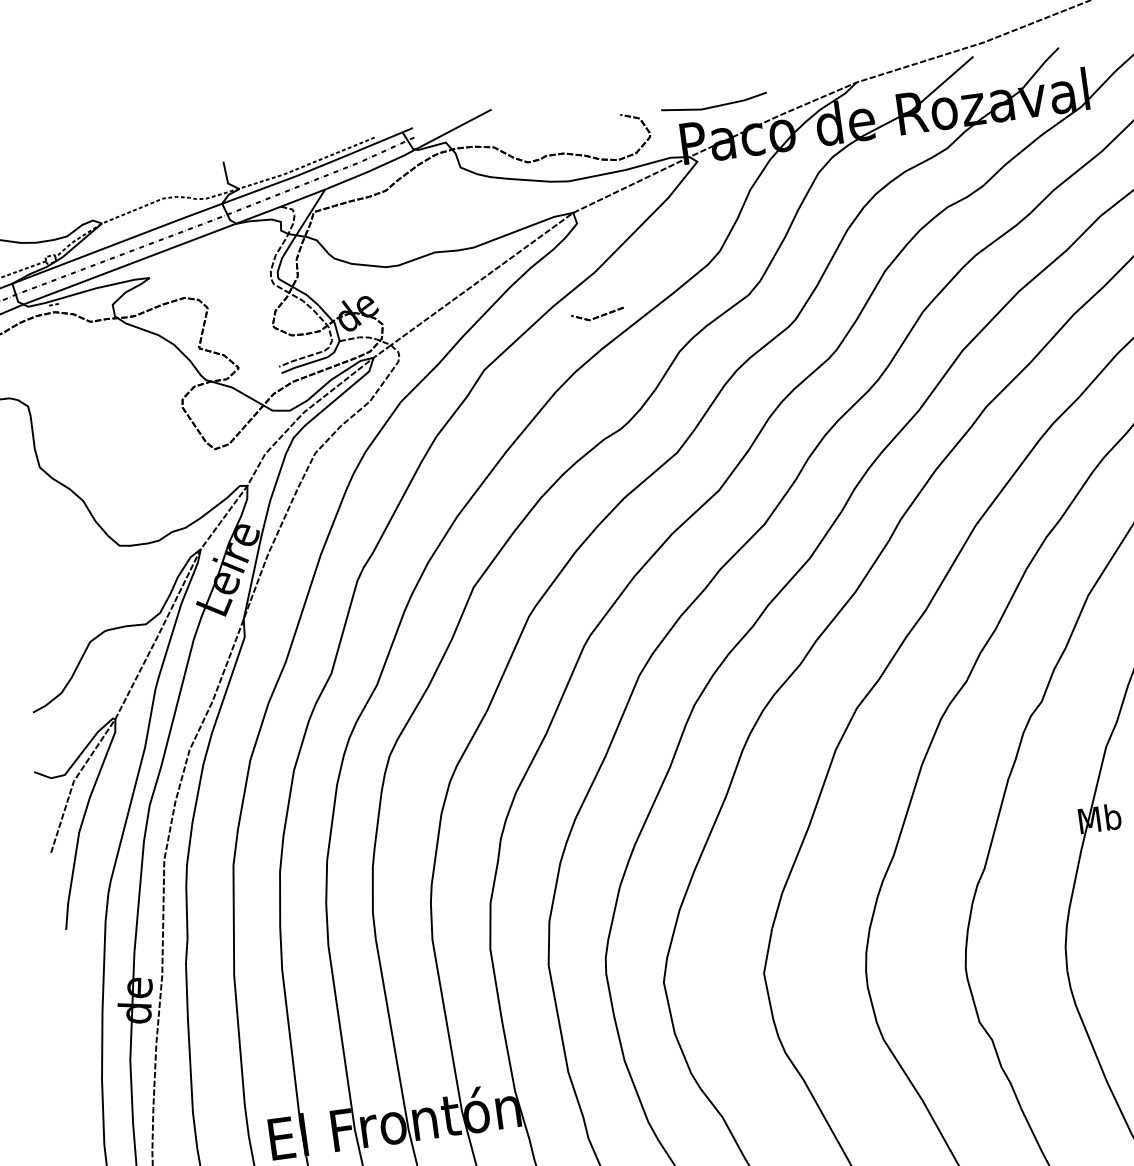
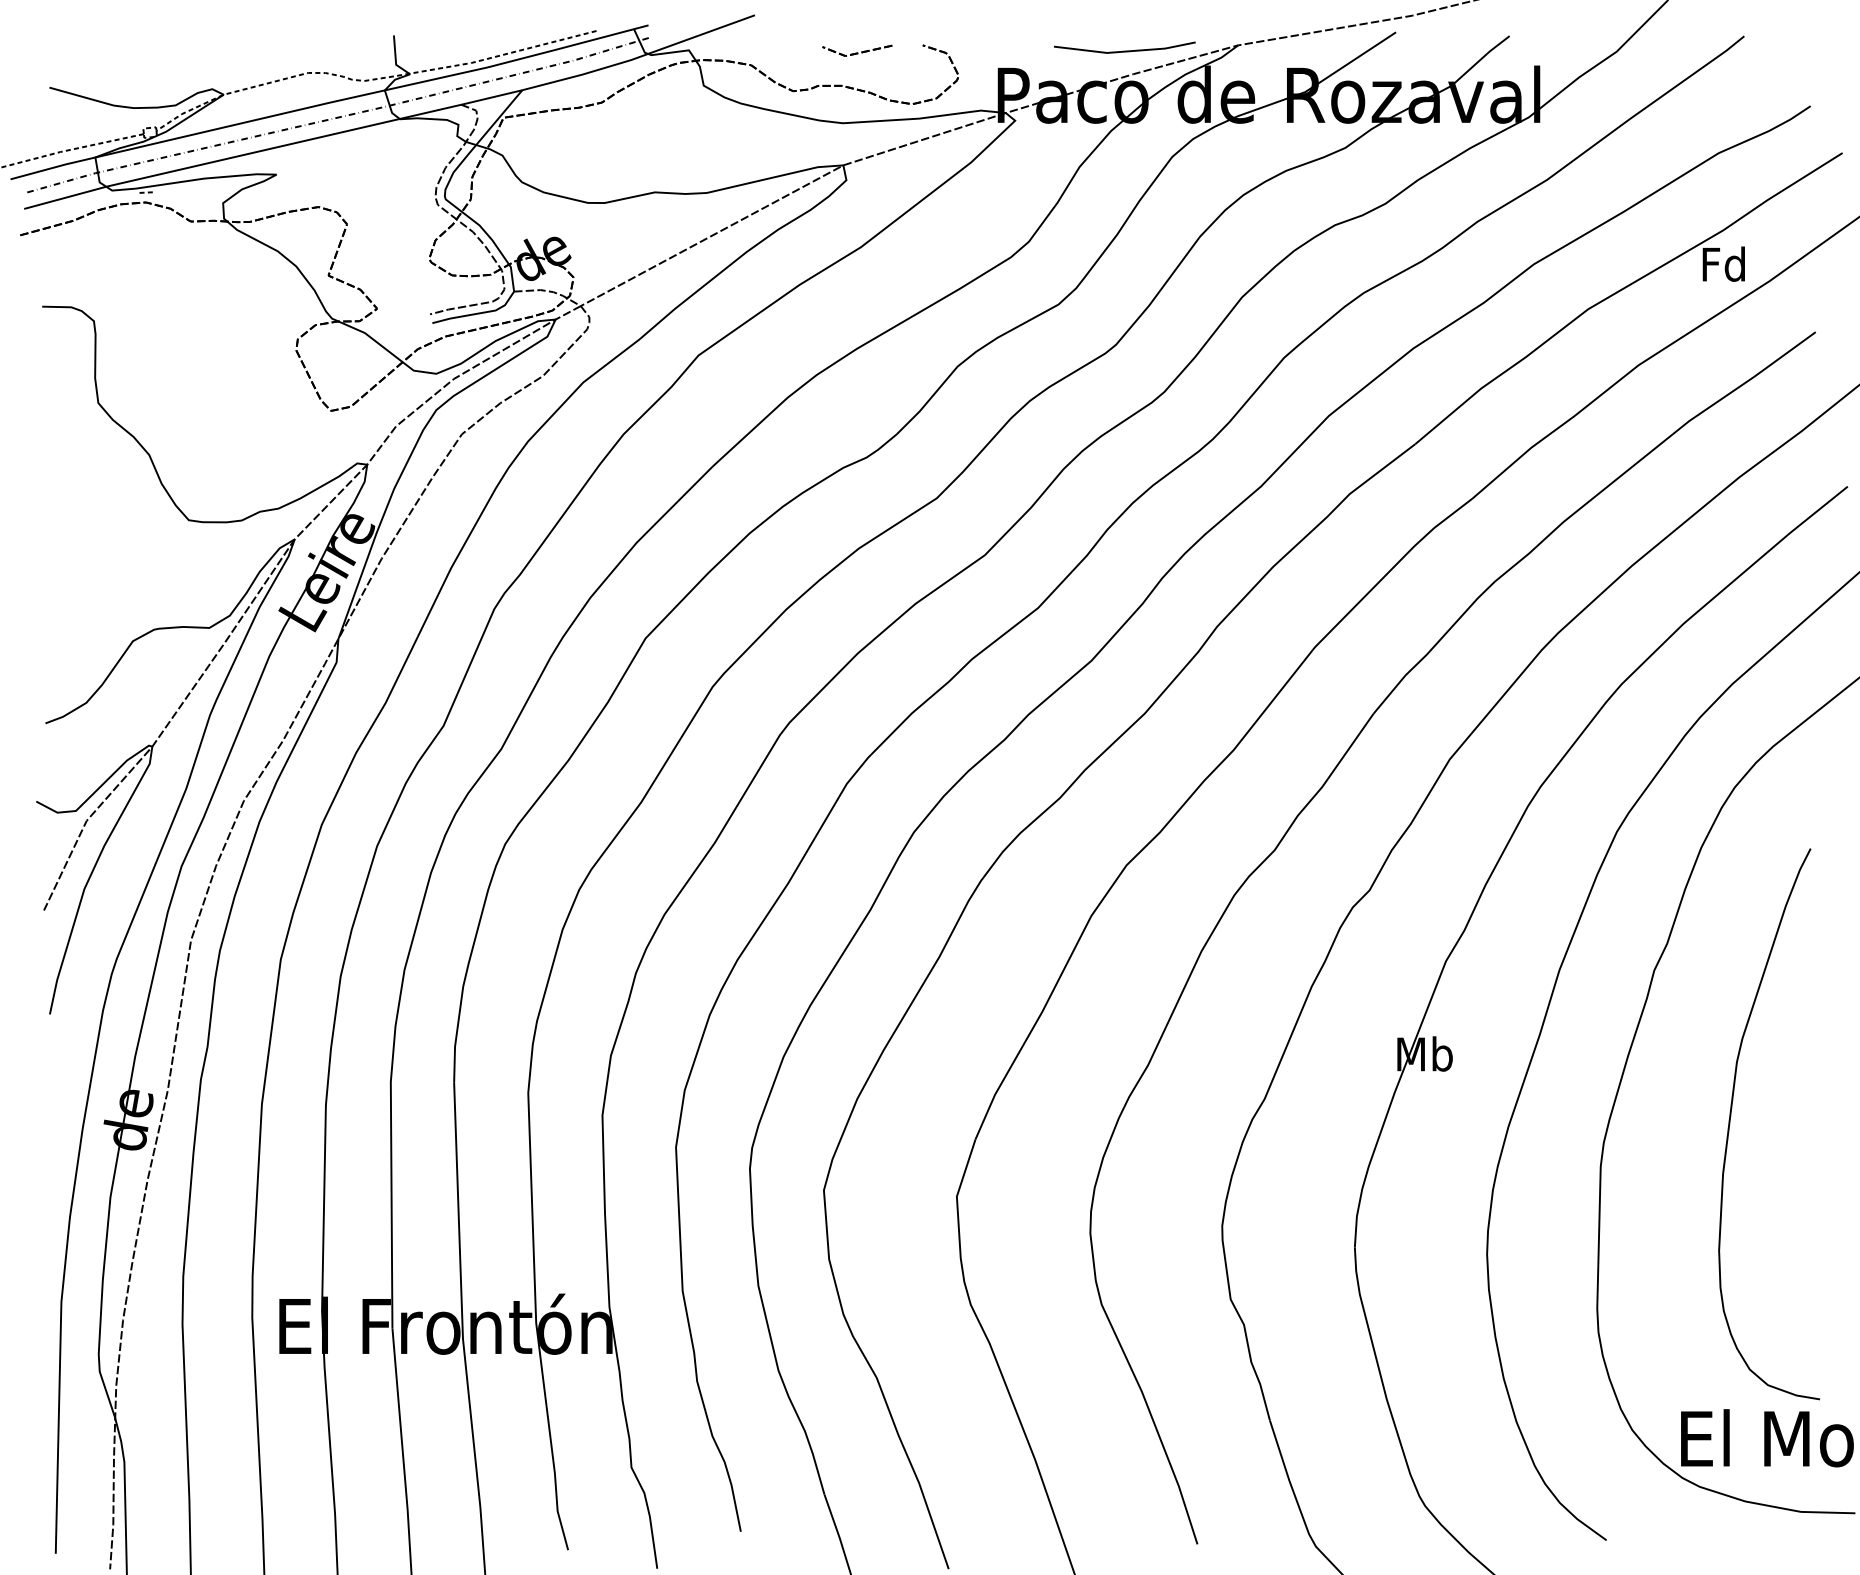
line: (714, 105) -> (1124, 50), moved
part: (598, 314) -> (857, 50), moved

